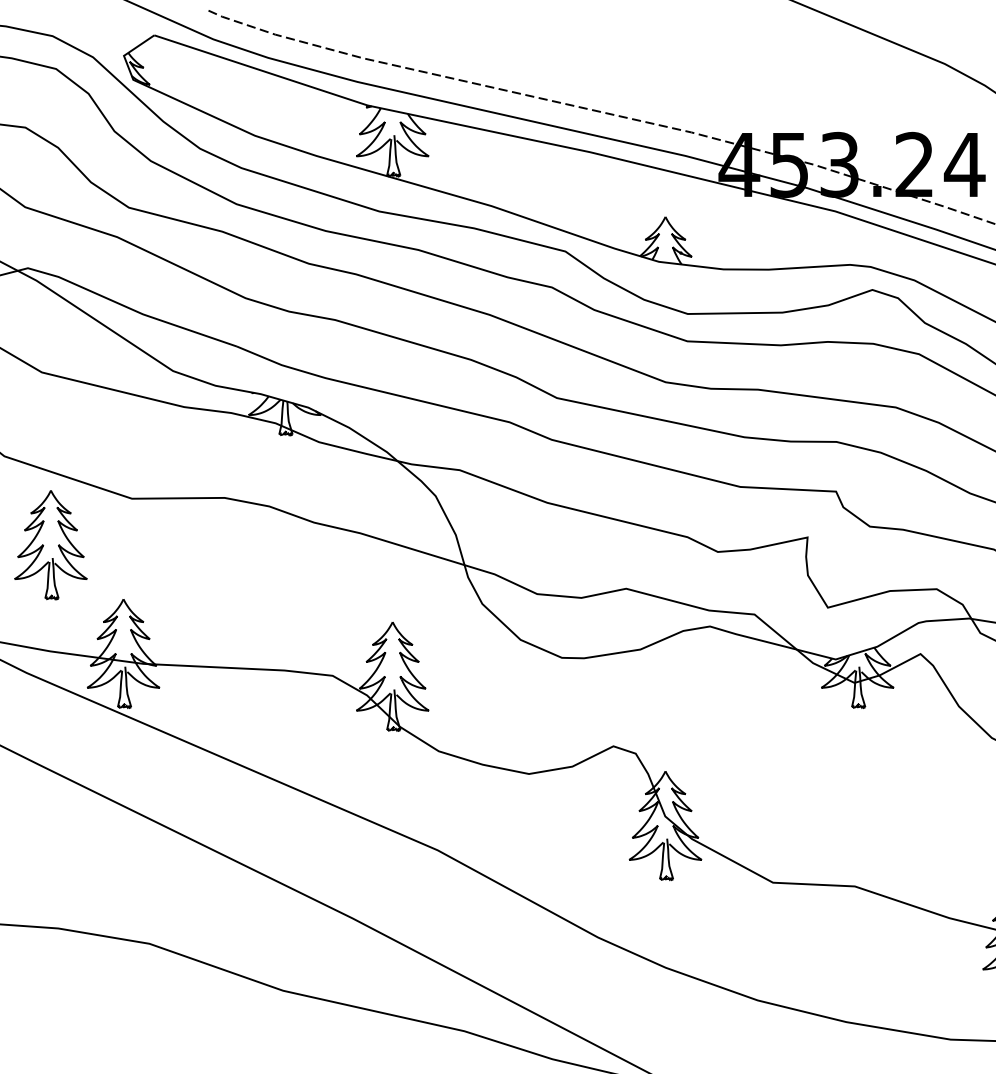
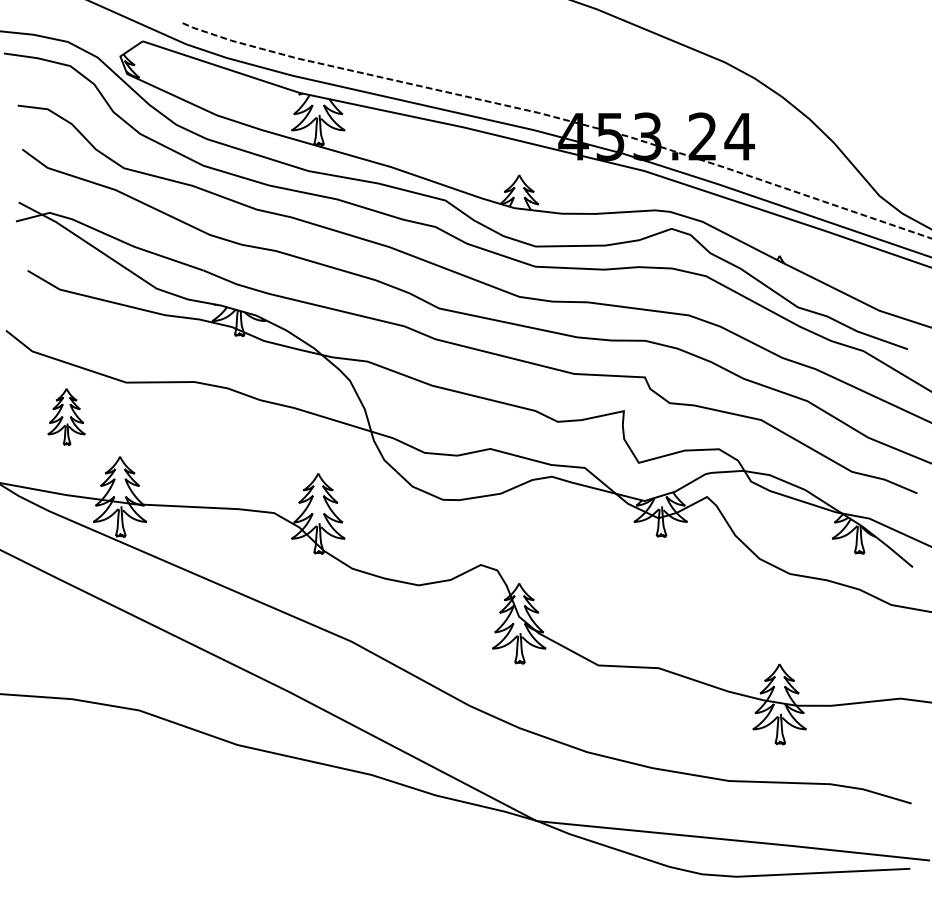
part: (50, 544) -> (66, 416), size x0.7

